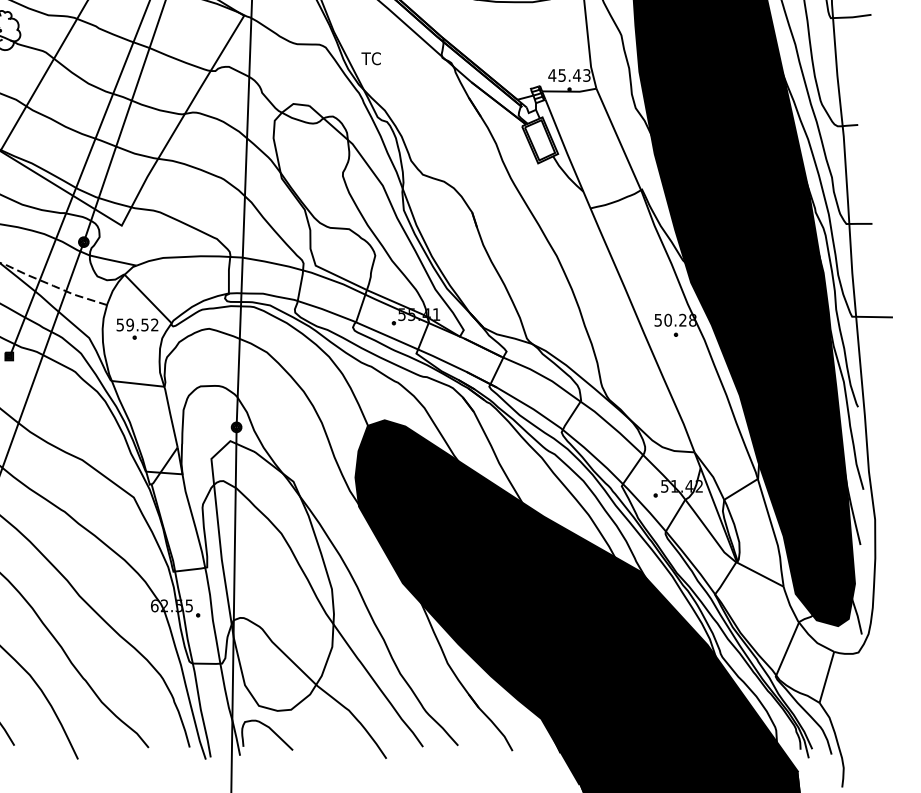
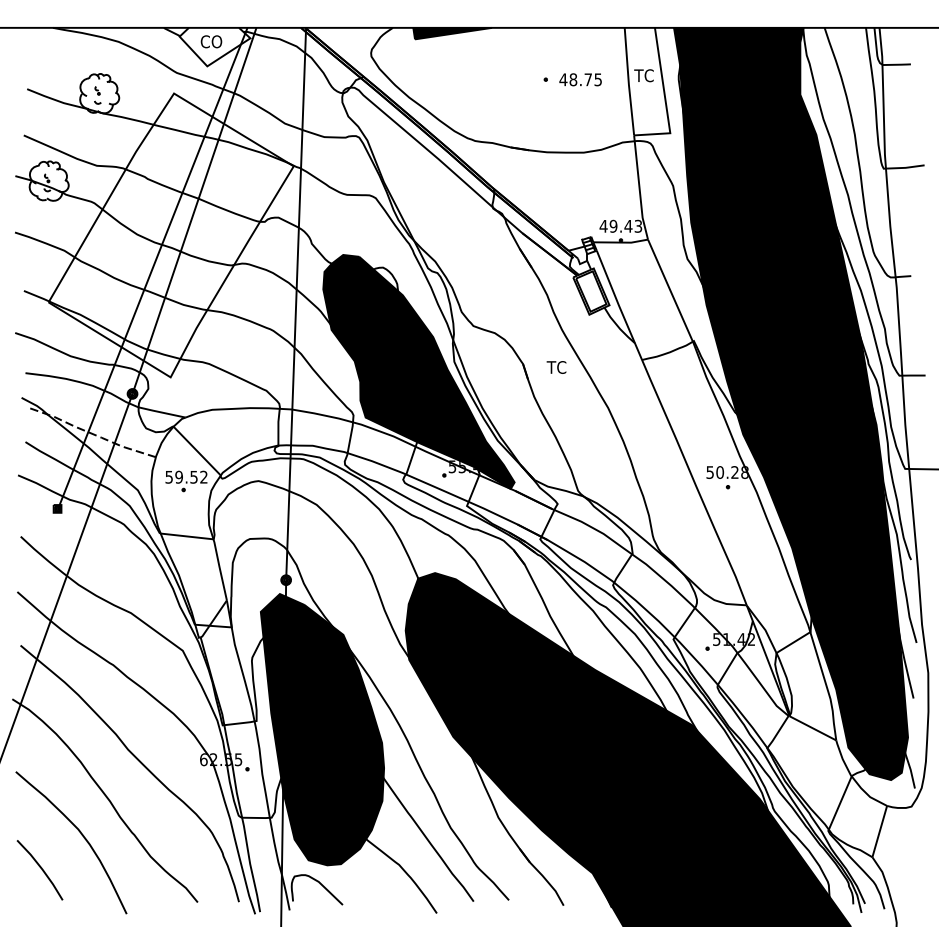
text: (371, 58) -> (556, 367), moved
text: (562, 74) -> (613, 225), 45.43 -> 49.43
fill: (368, 219) -> (418, 371), added
fill: (272, 575) -> (322, 729), added

